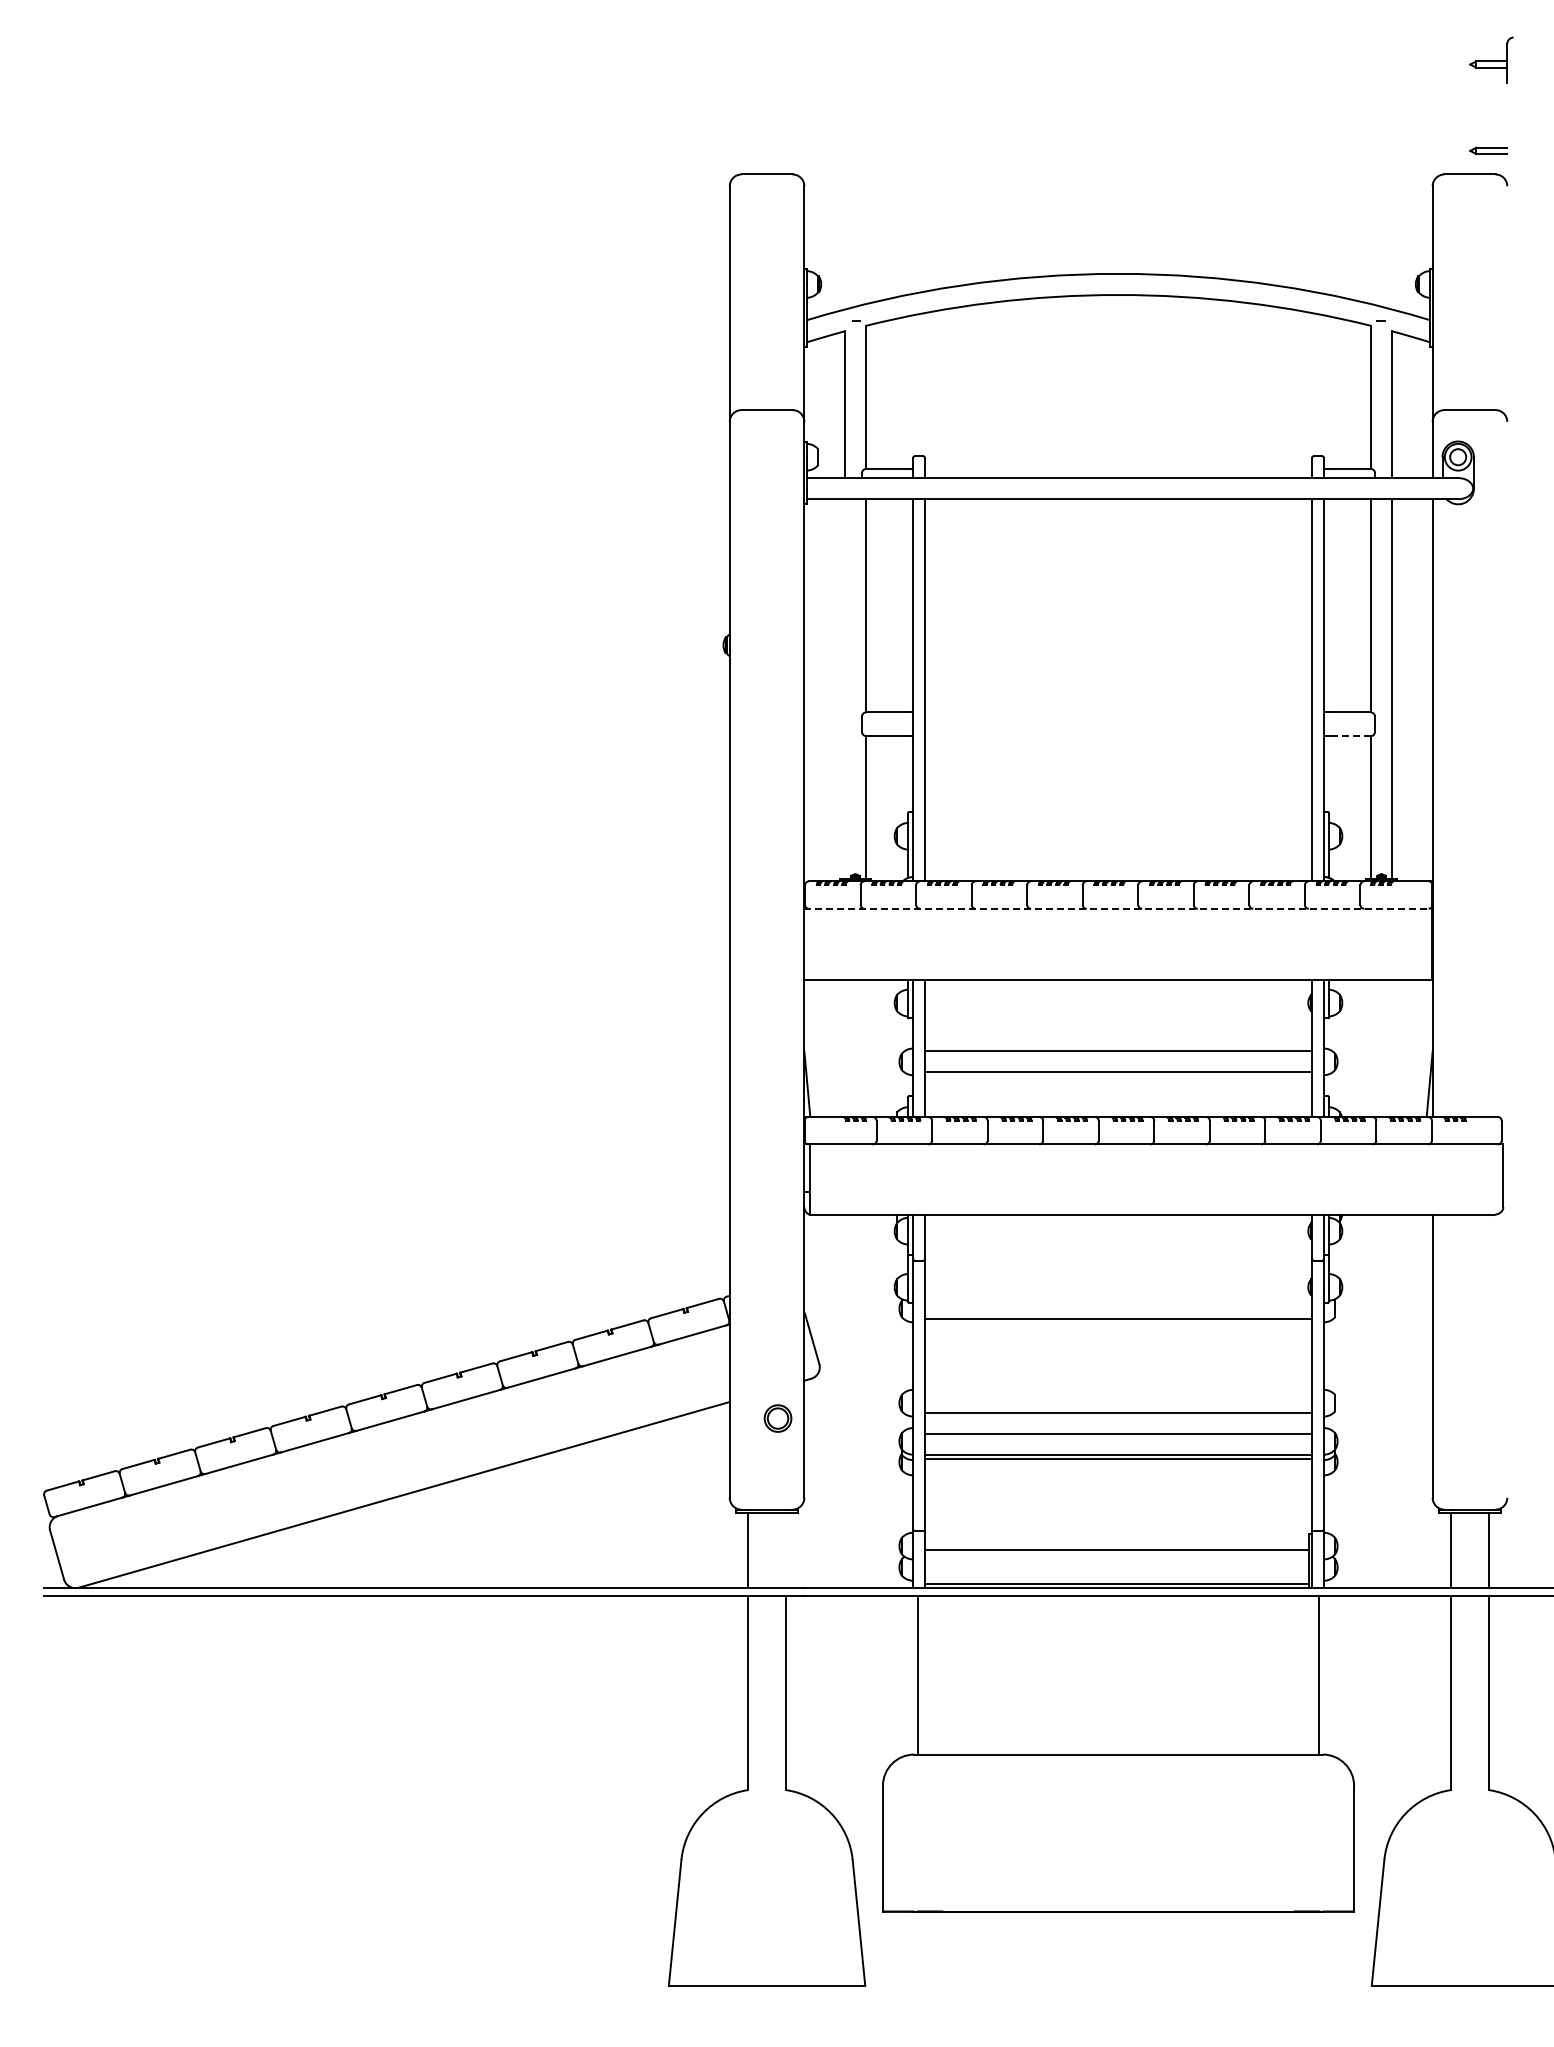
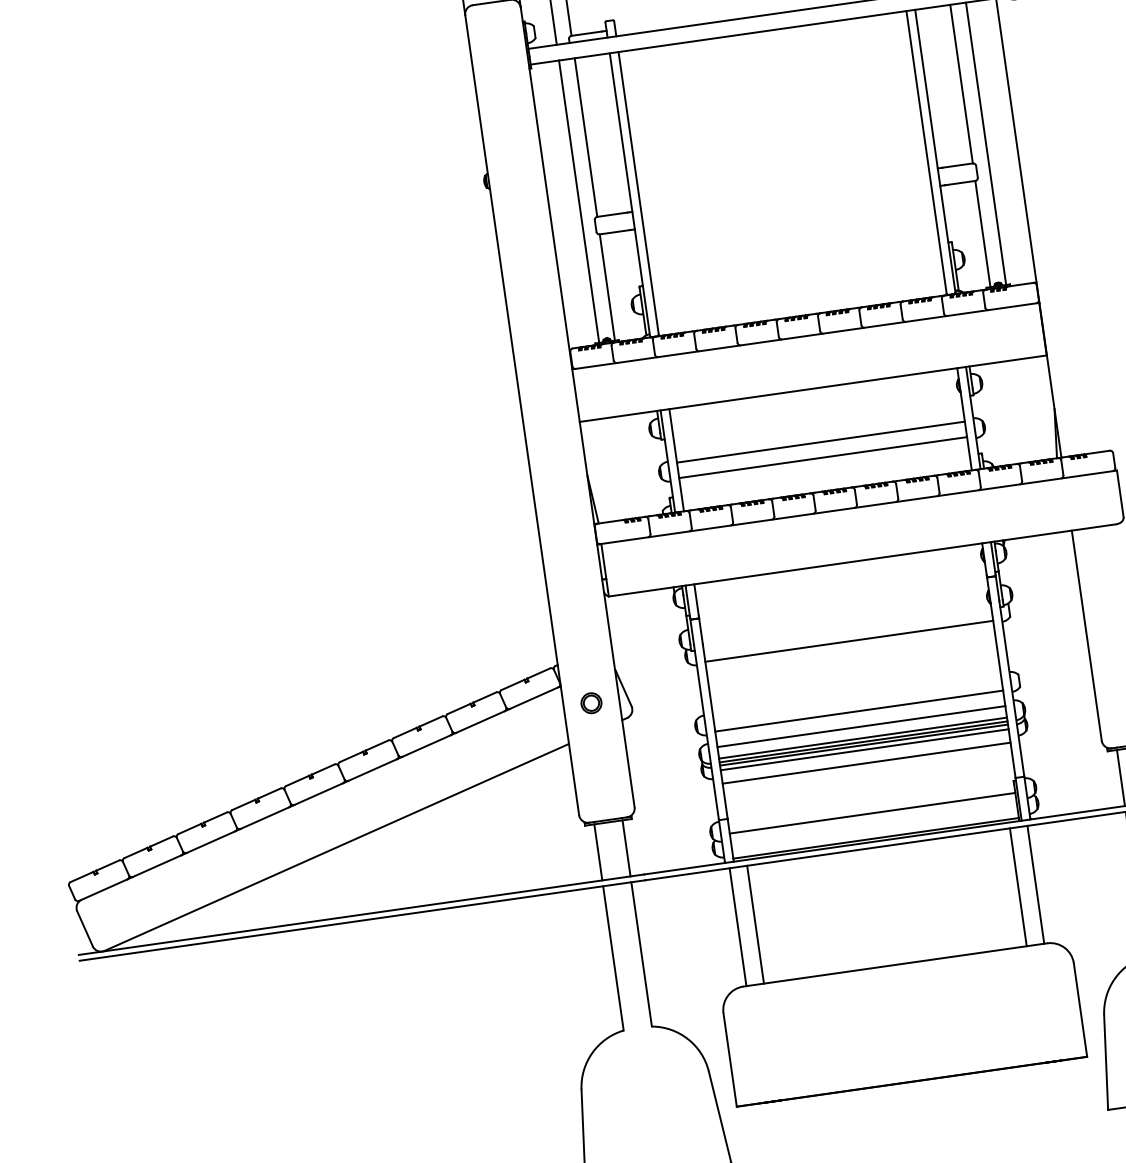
line: (844, 688) -> (578, 201), added
line: (1350, 736) -> (960, 183), dashed -> solid
line: (1118, 908) -> (805, 335), dashed -> solid
part: (777, 1418) -> (591, 703), moved
line: (1118, 1449) -> (863, 738), added
line: (1118, 1465) -> (864, 750), added
line: (1118, 1483) -> (866, 763), added
line: (786, 1550) -> (626, 848), added
line: (941, 1675) -> (755, 924), added
line: (1295, 1675) -> (1018, 887), added

